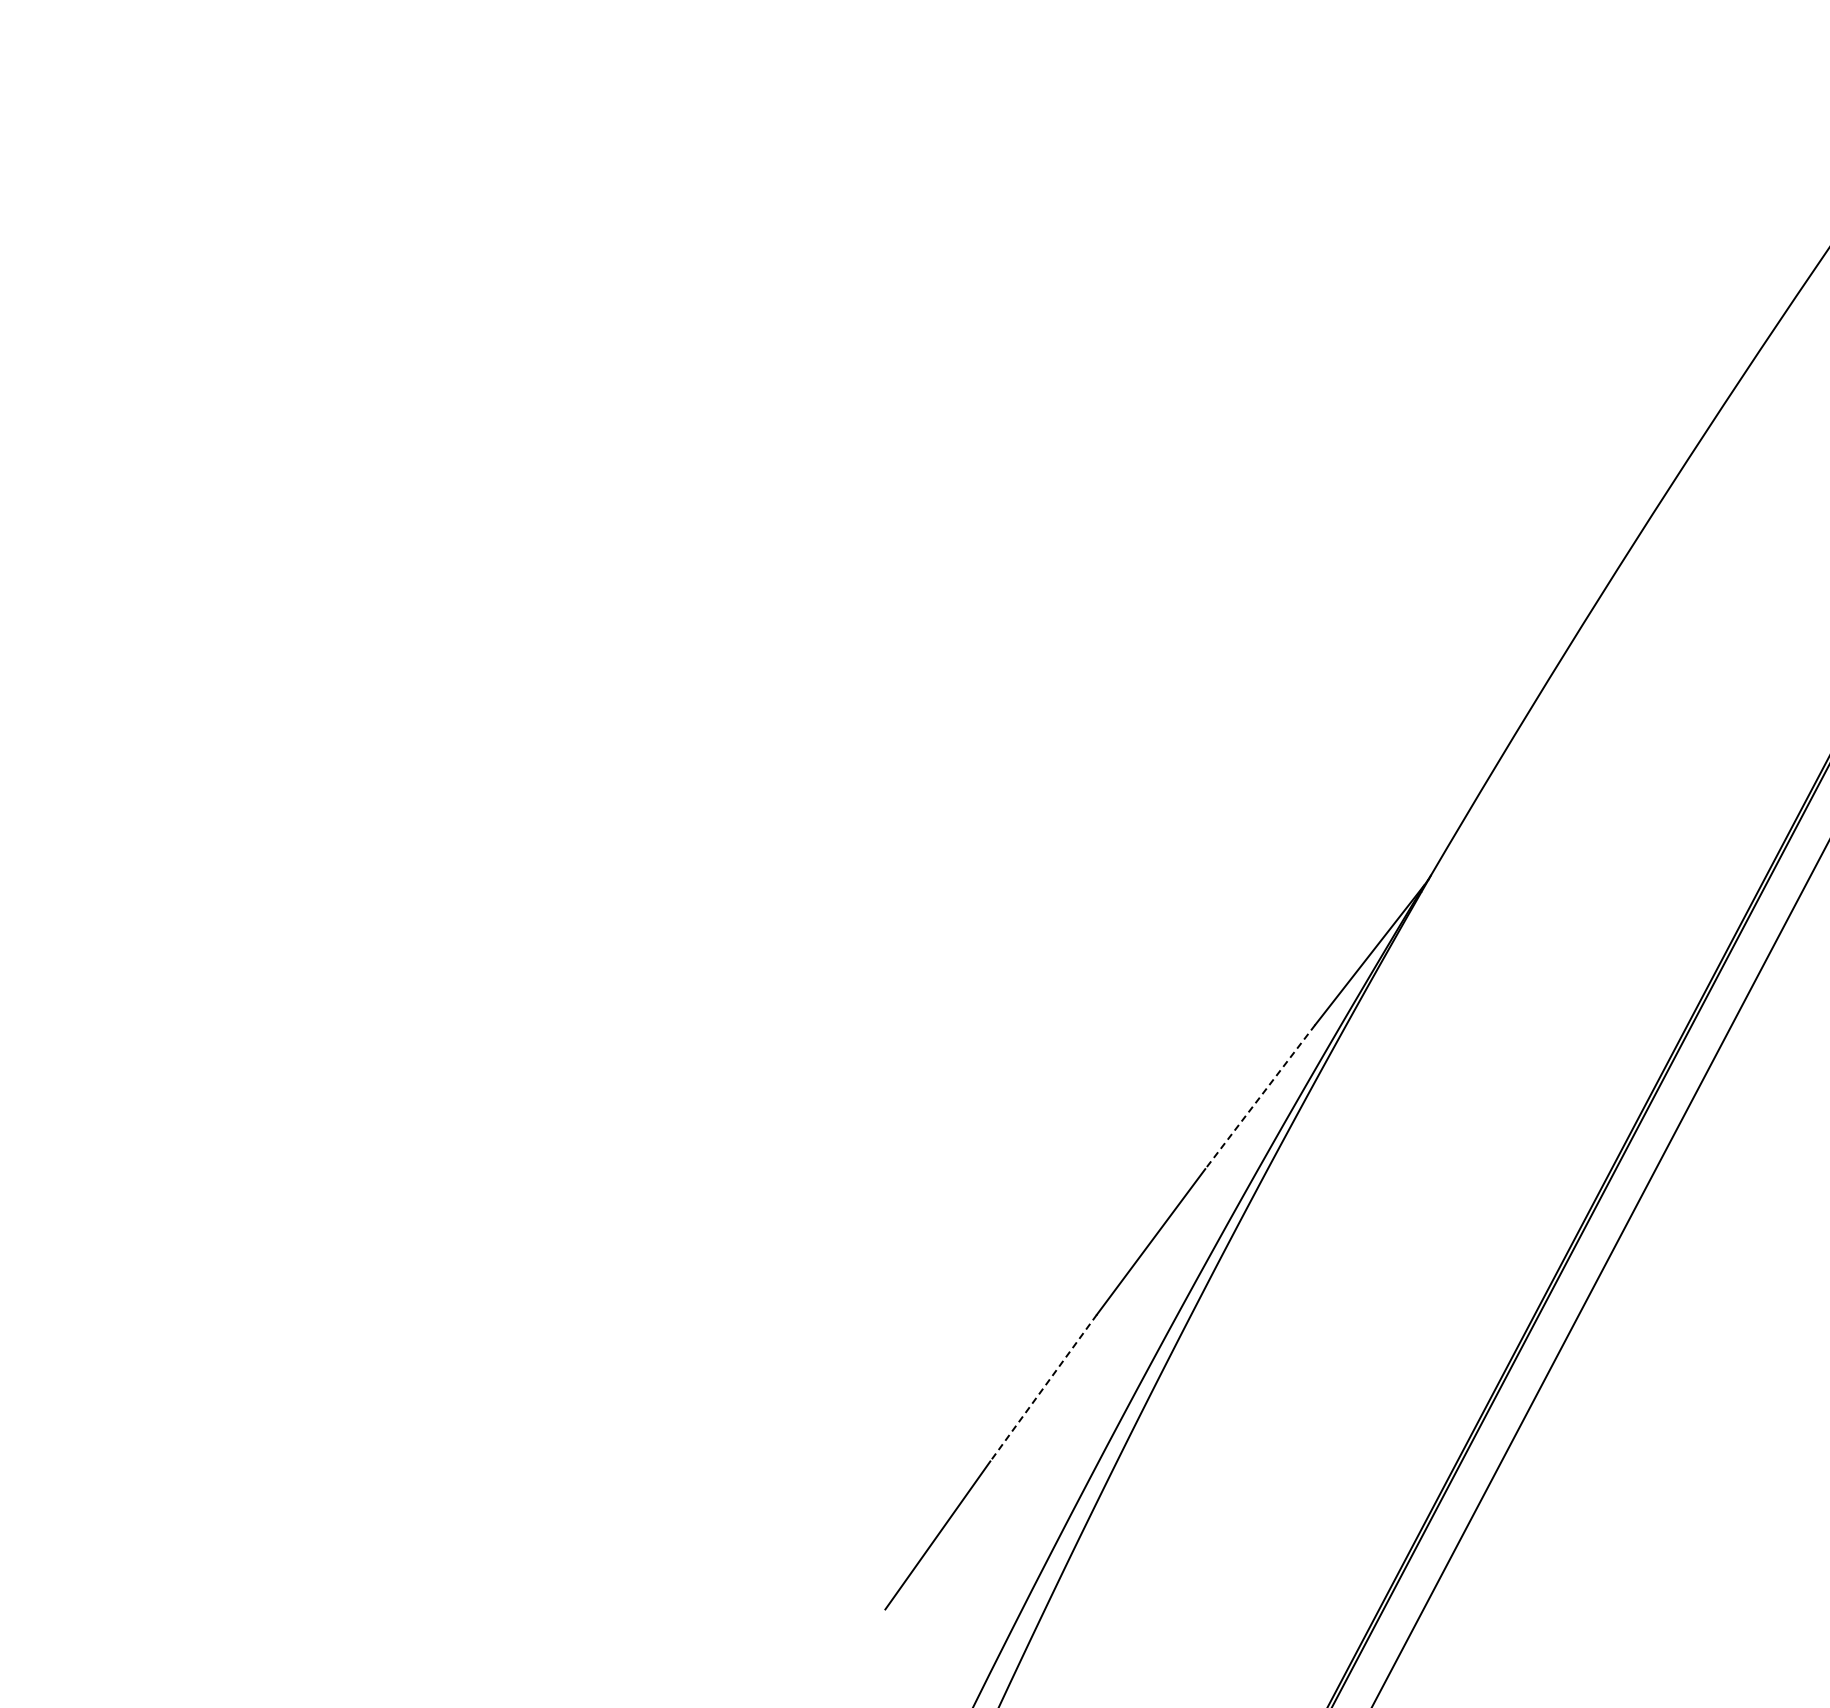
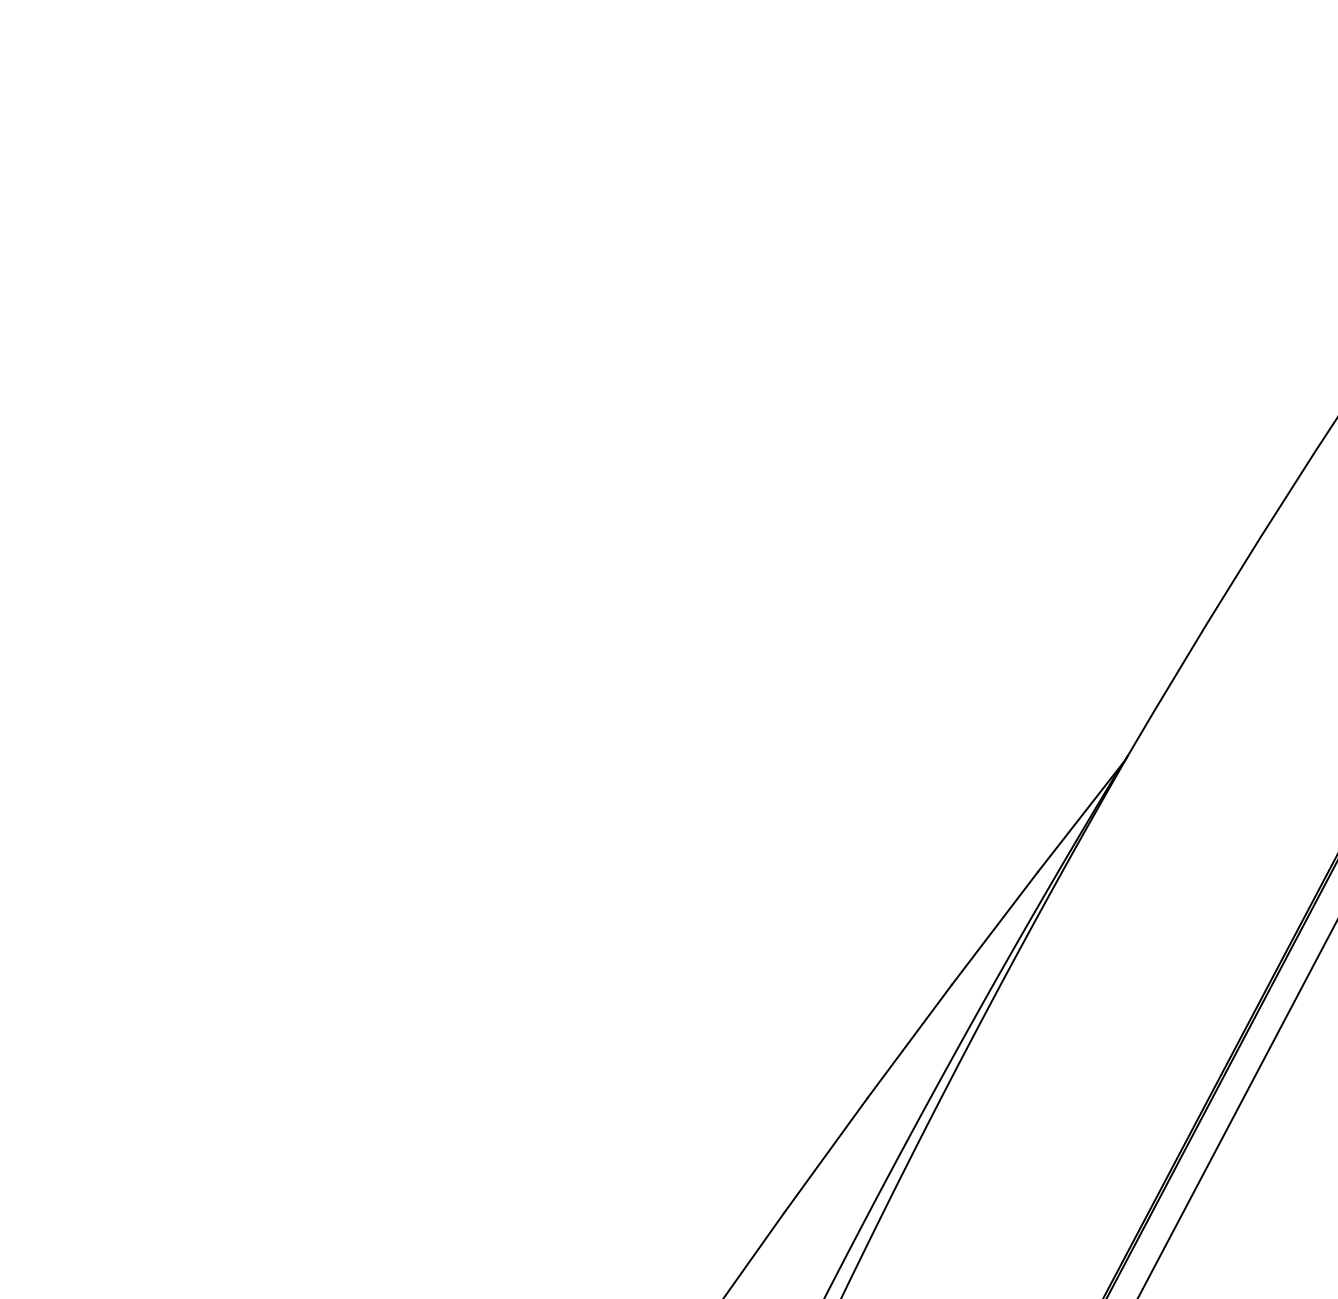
line: (1260, 1096) -> (995, 928), dashed -> solid
line: (1043, 1388) -> (825, 1155), dashed -> solid

